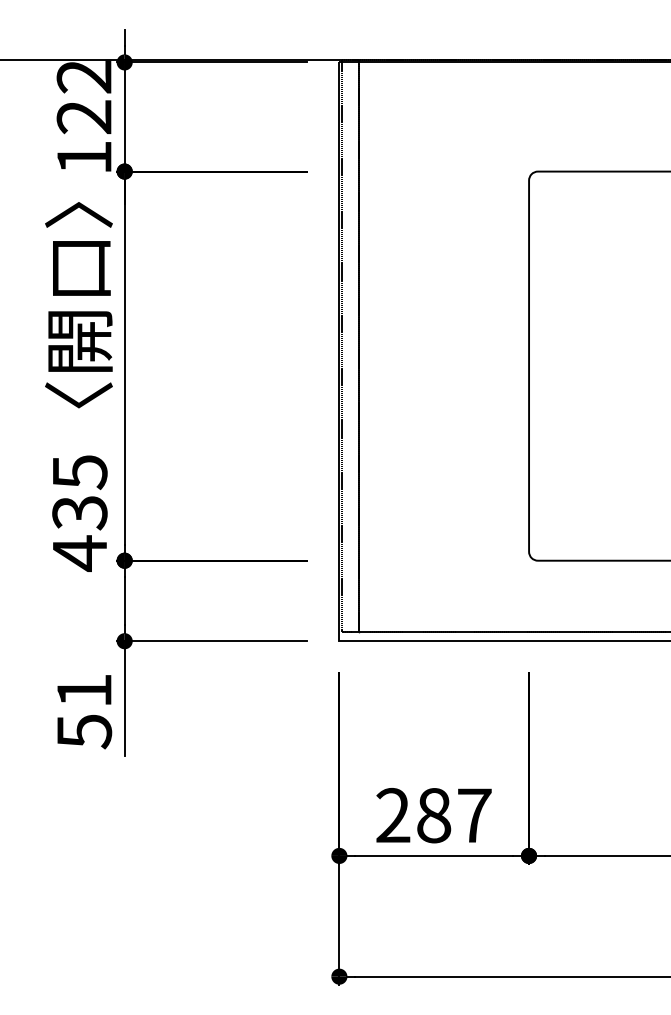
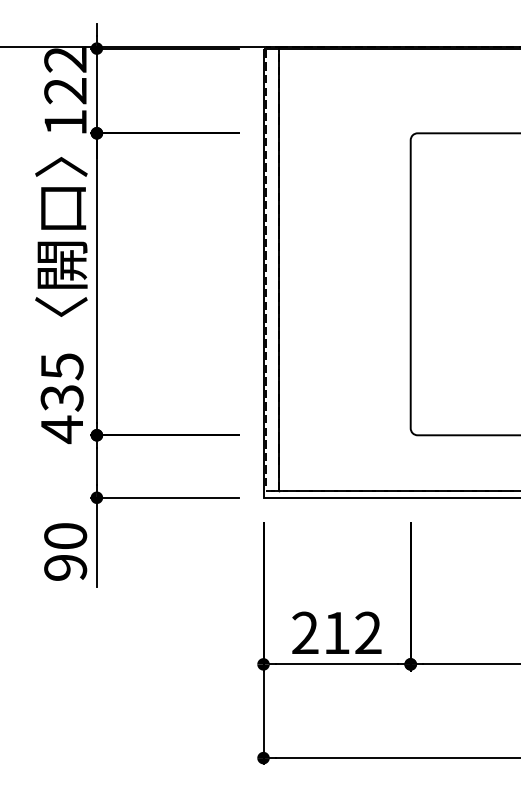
text: (84, 711) -> (65, 552), 51 -> 90
text: (454, 814) -> (352, 632), 287 -> 212

